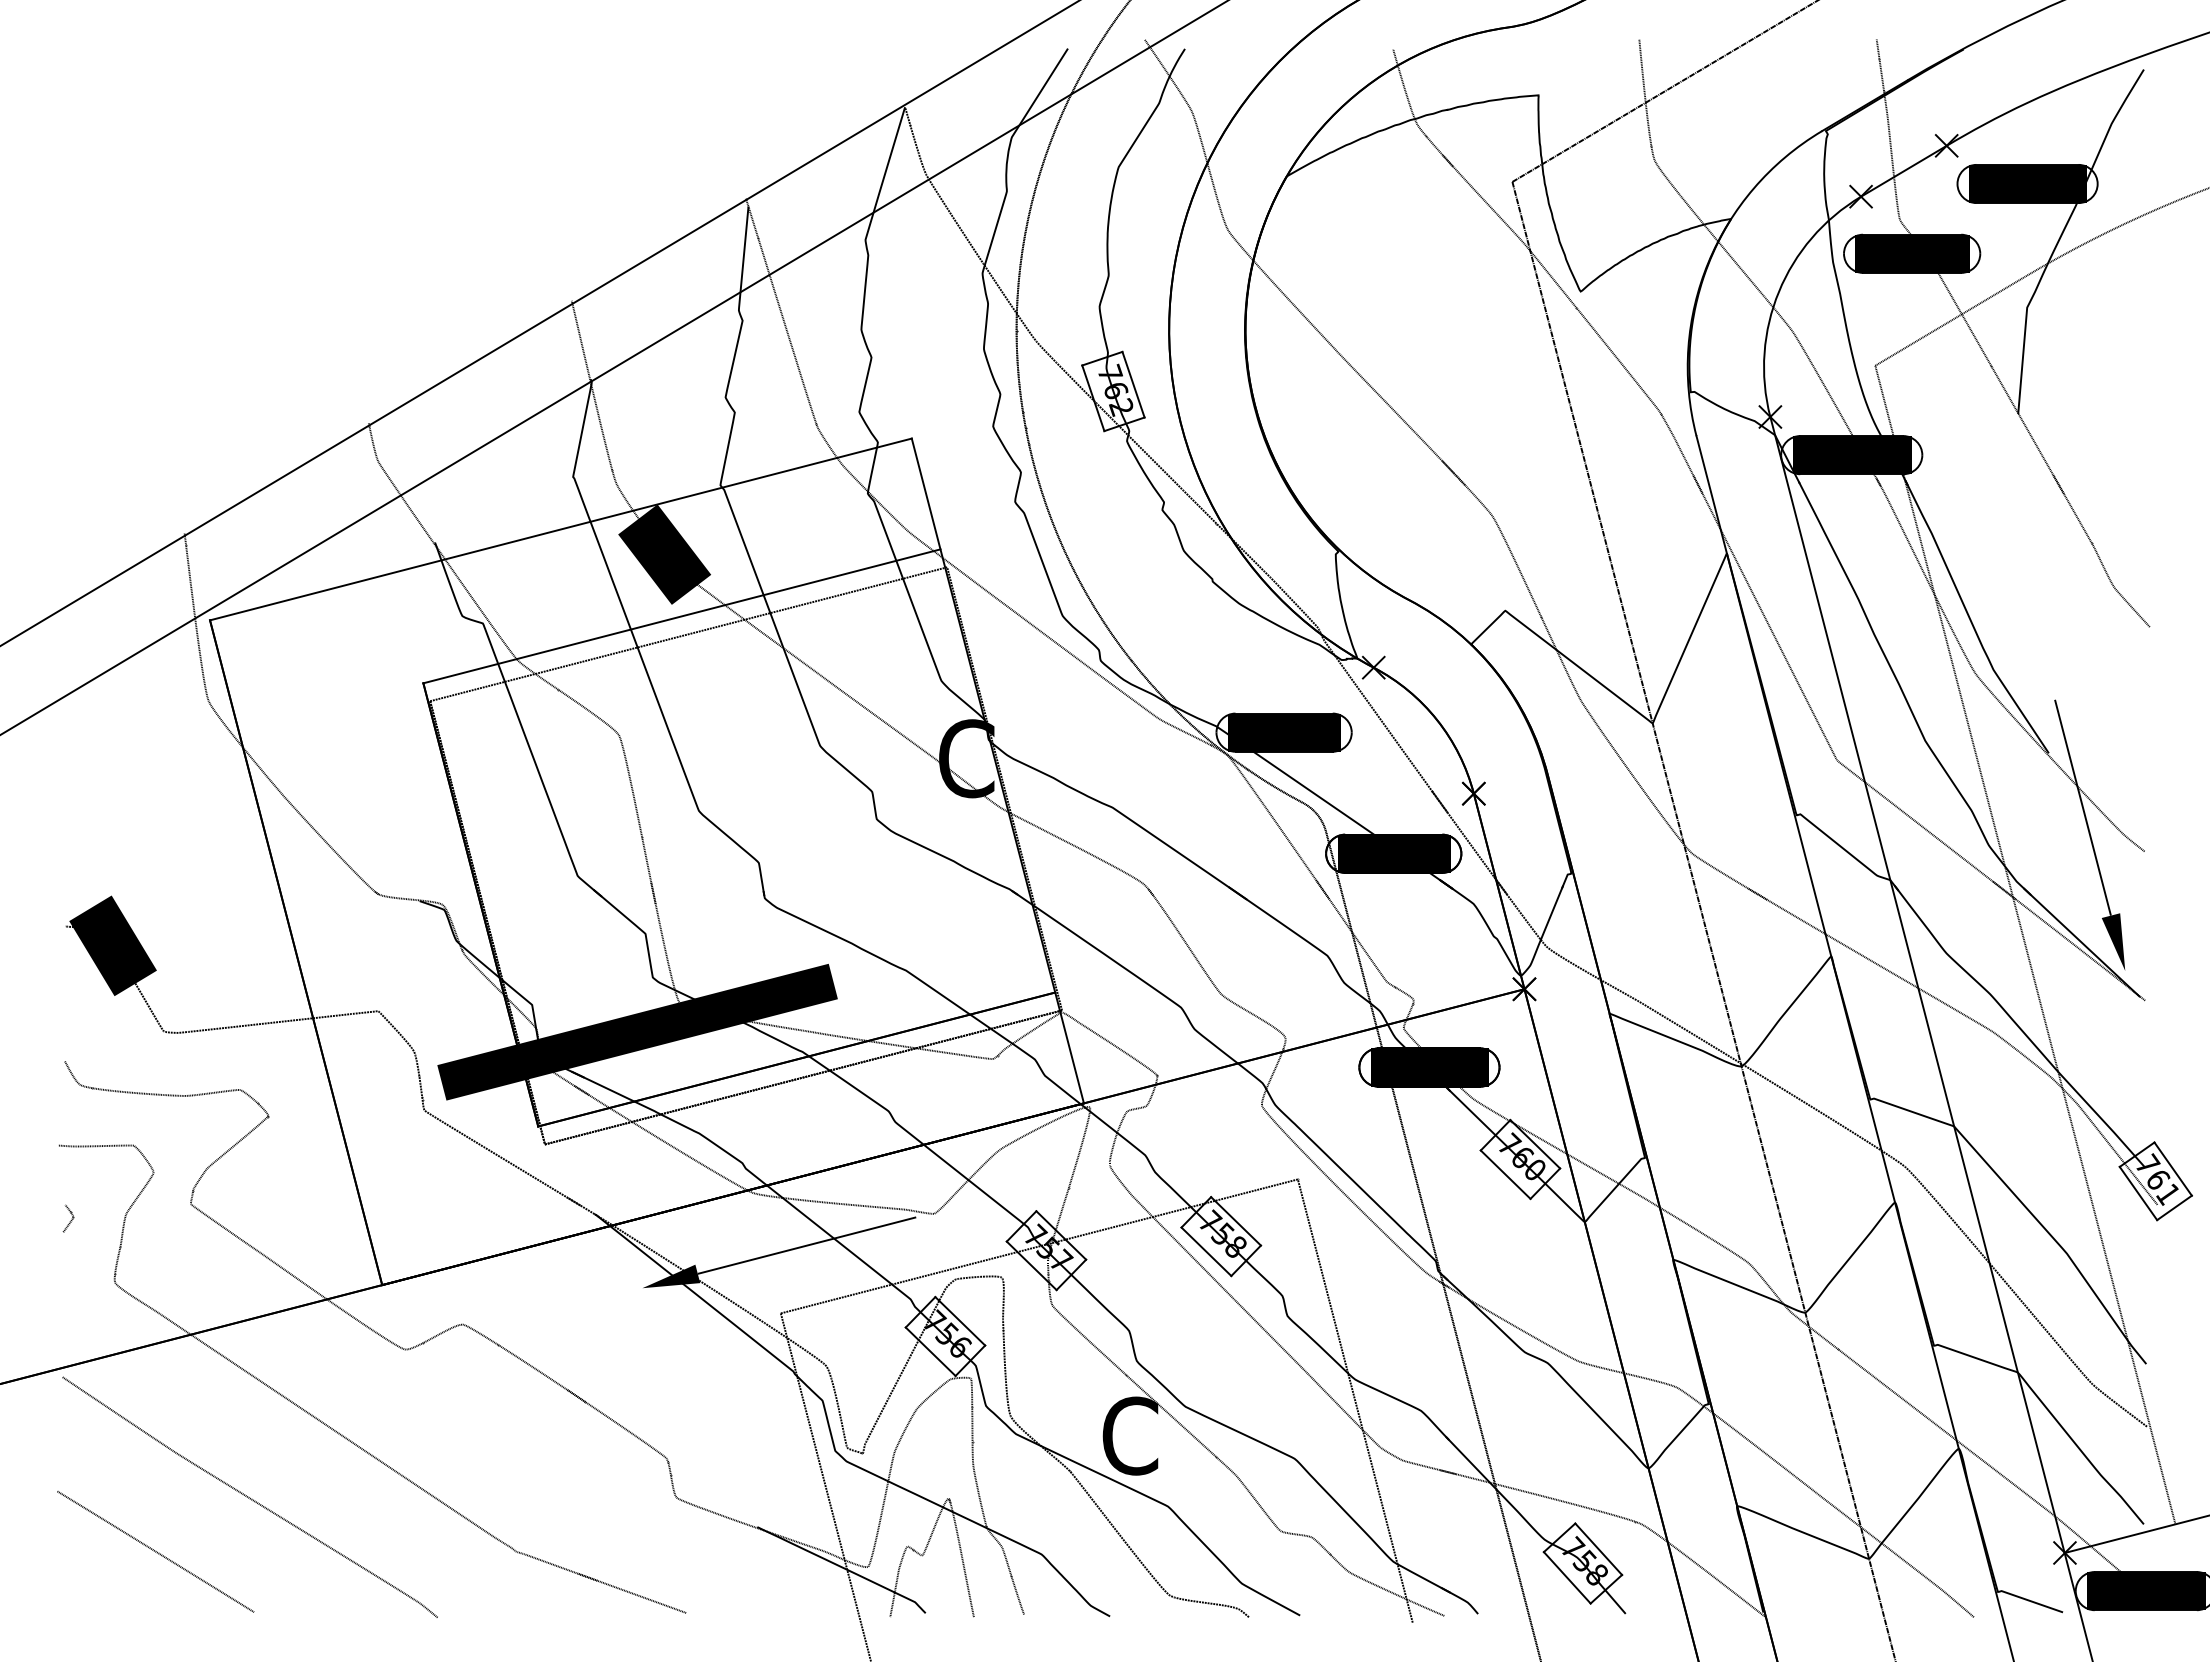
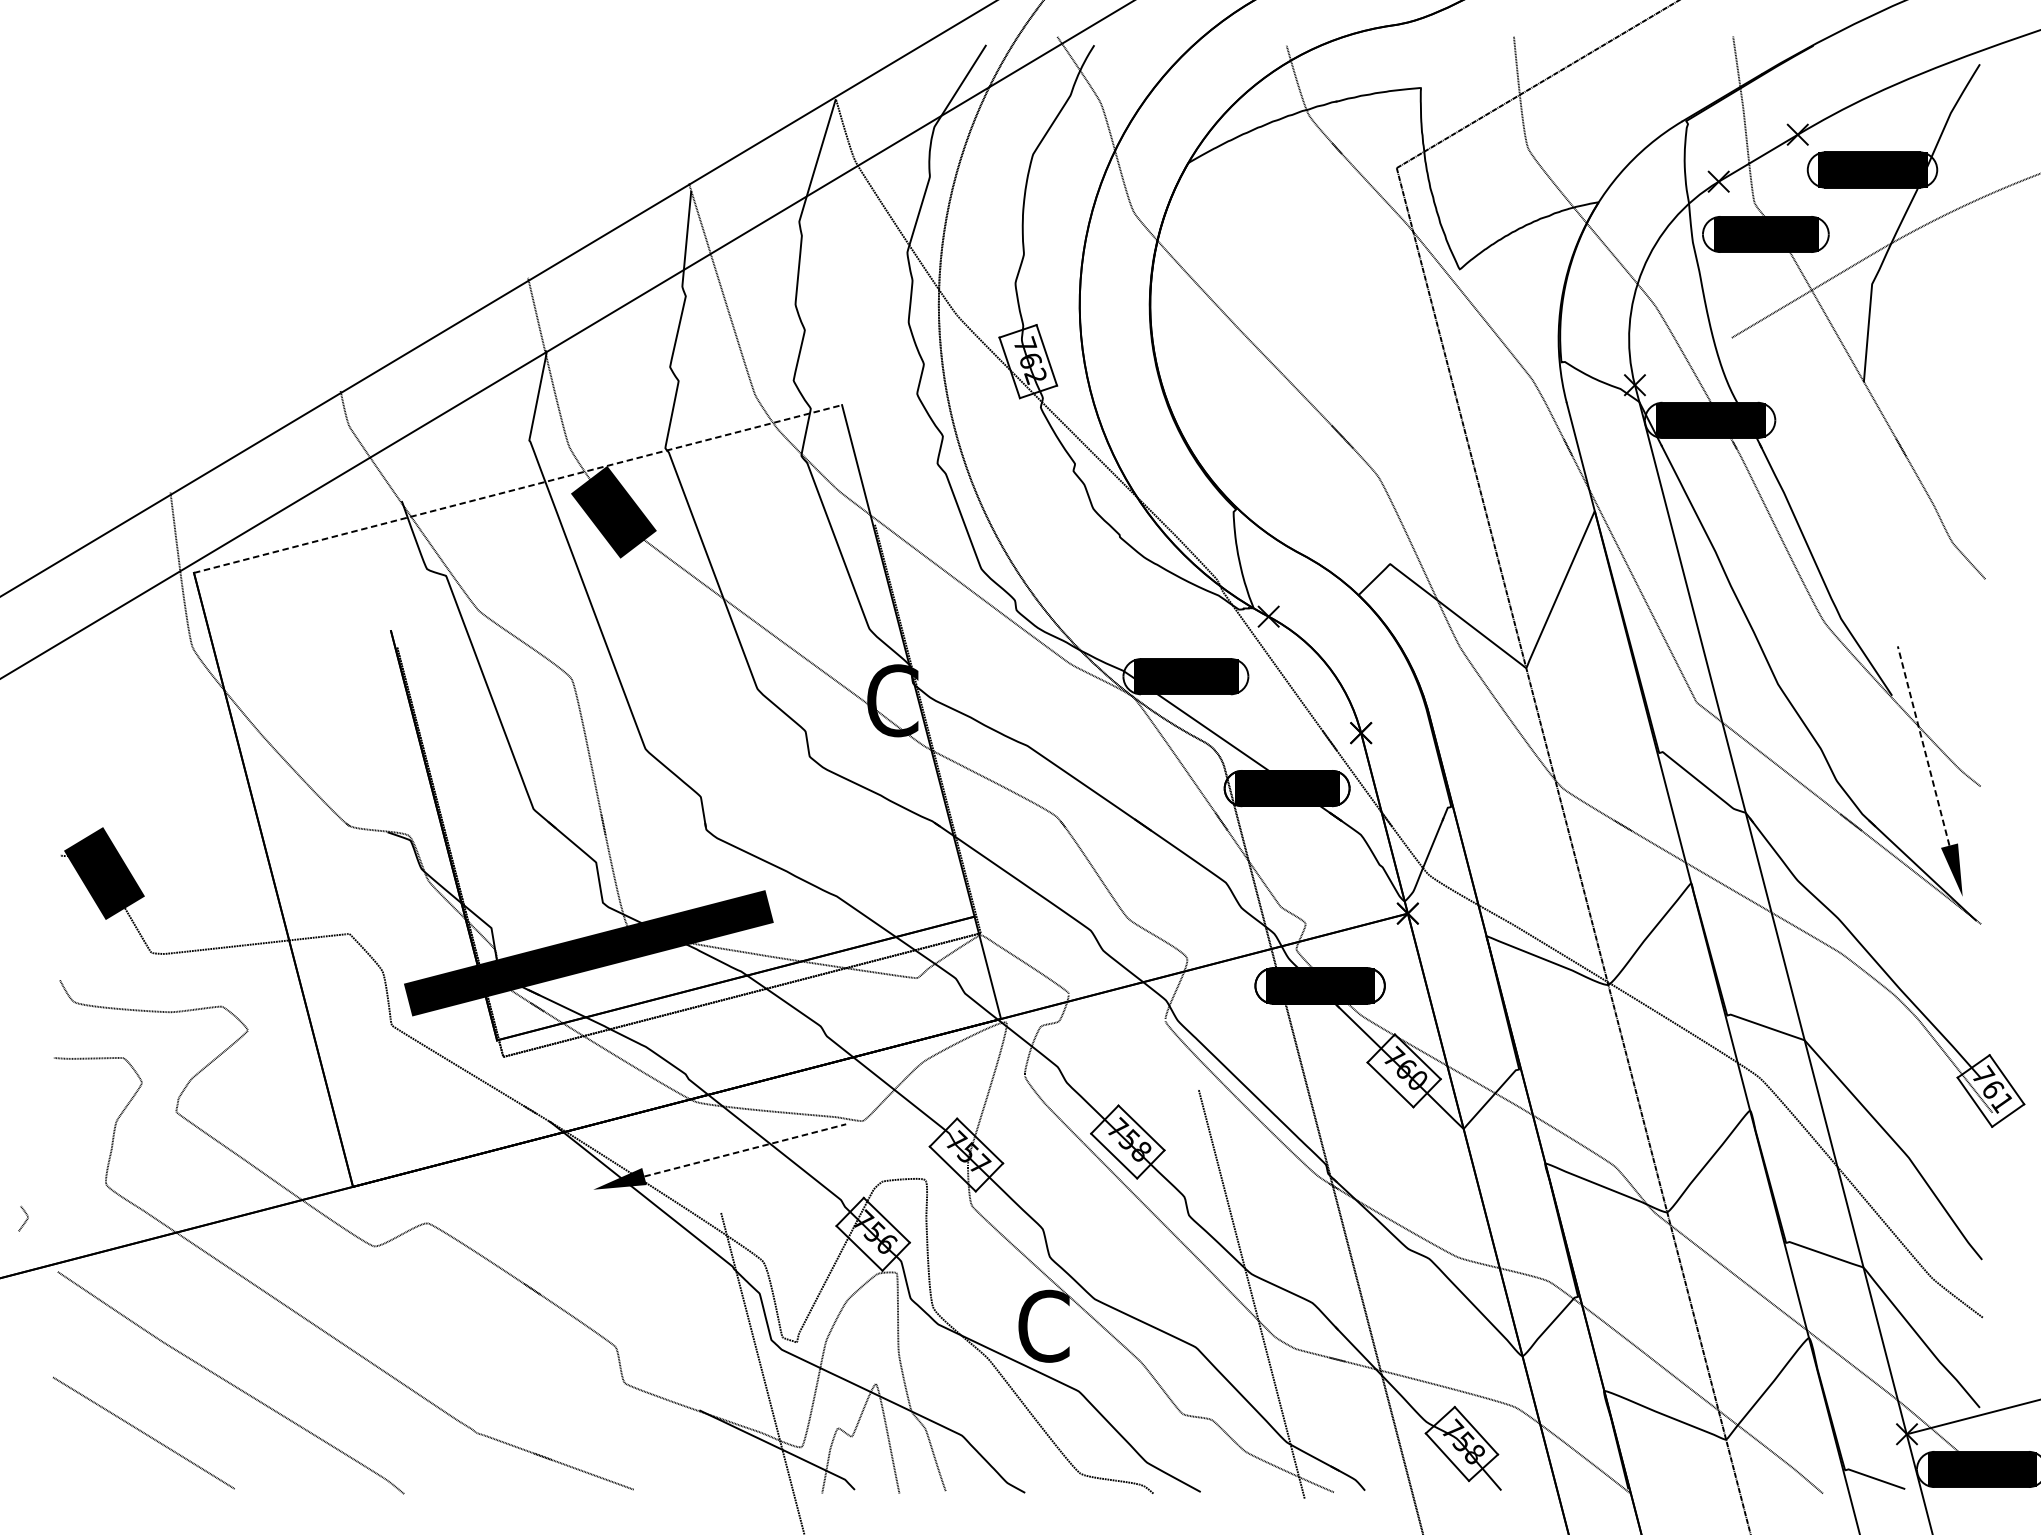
line: (561, 529) -> (518, 489), solid -> dashed
line: (681, 616) -> (629, 569), removed
line: (688, 634) -> (635, 586), removed
line: (2082, 807) -> (1923, 745), solid -> dashed
line: (2025, 944) -> (1870, 872), removed
curve: (70, 1220) -> (25, 1220), moved
line: (806, 1245) -> (744, 1150), solid -> dashed
line: (1038, 1246) -> (959, 1151), removed

